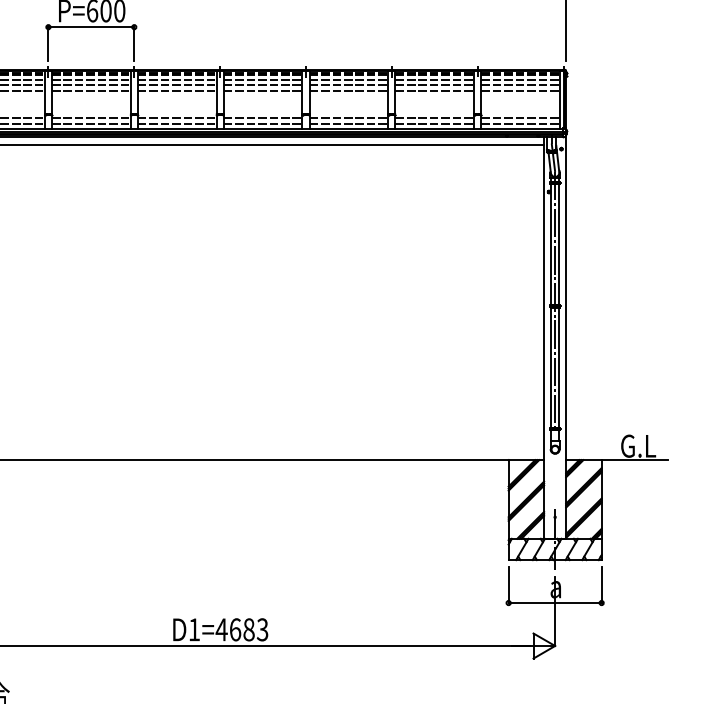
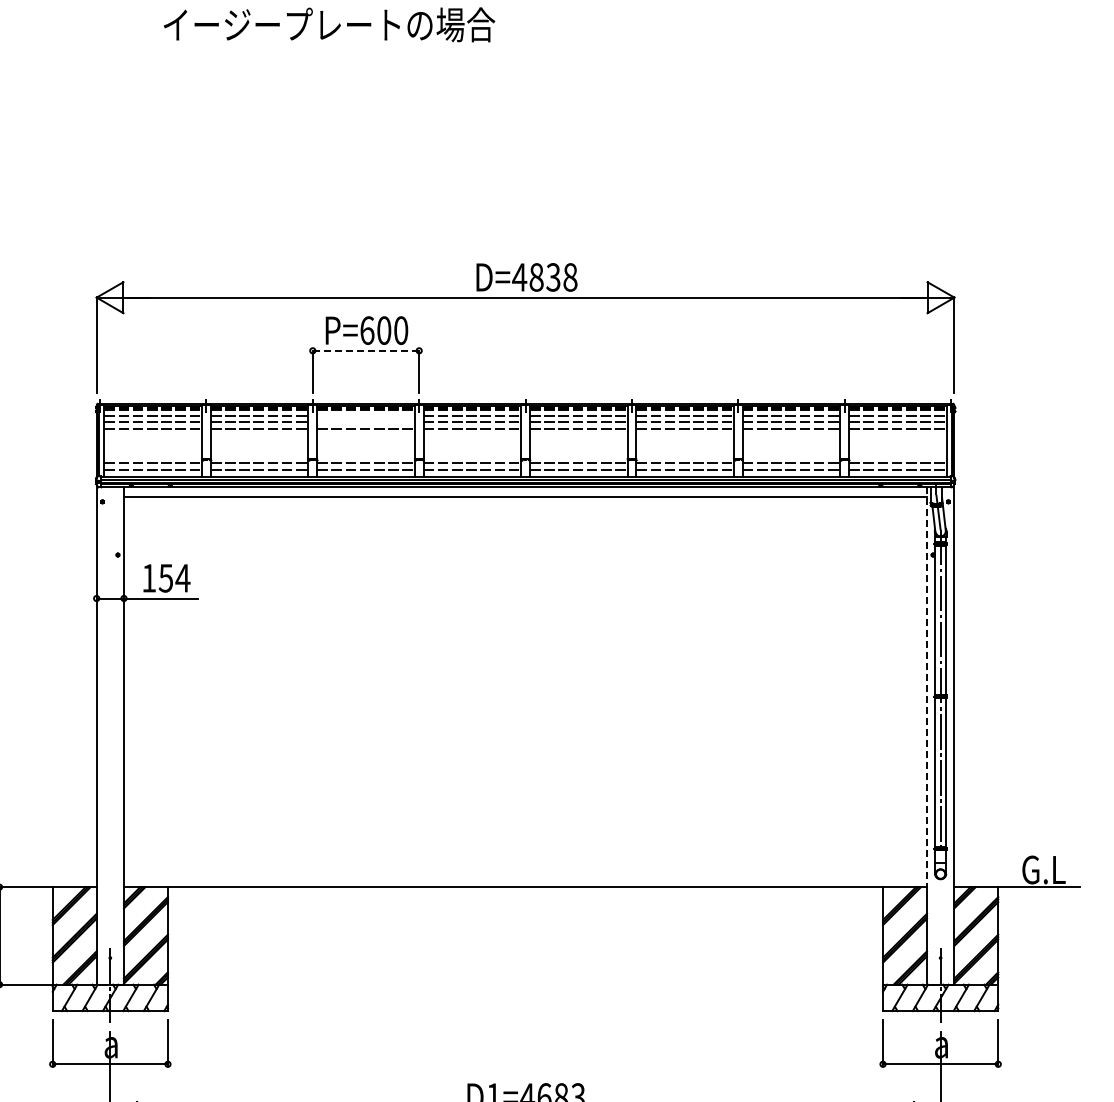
line: (90, 26) -> (365, 350), solid -> dashed
line: (90, 80) -> (365, 416), removed
line: (90, 84) -> (365, 421), removed
line: (544, 298) -> (927, 687), solid -> dashed

